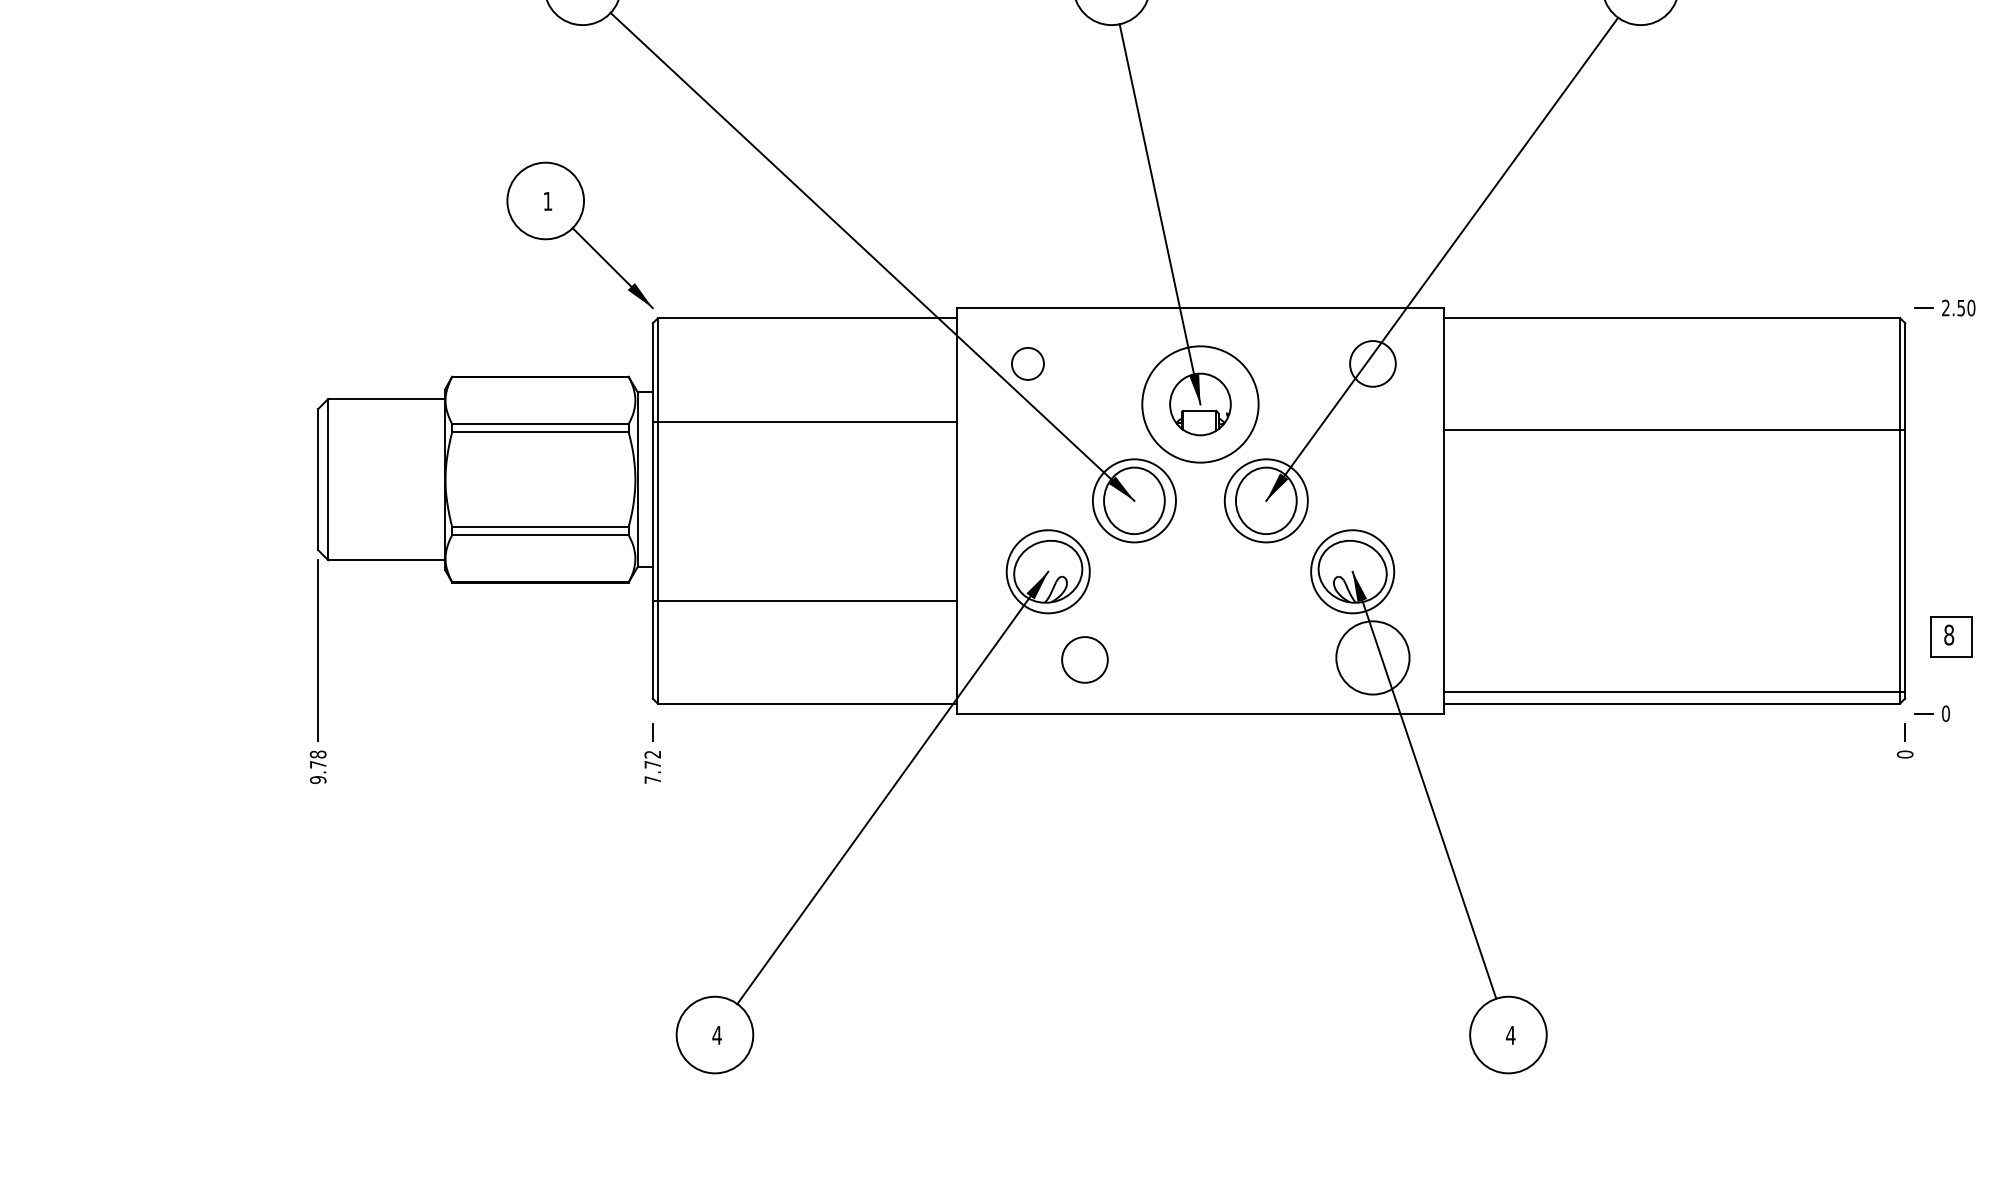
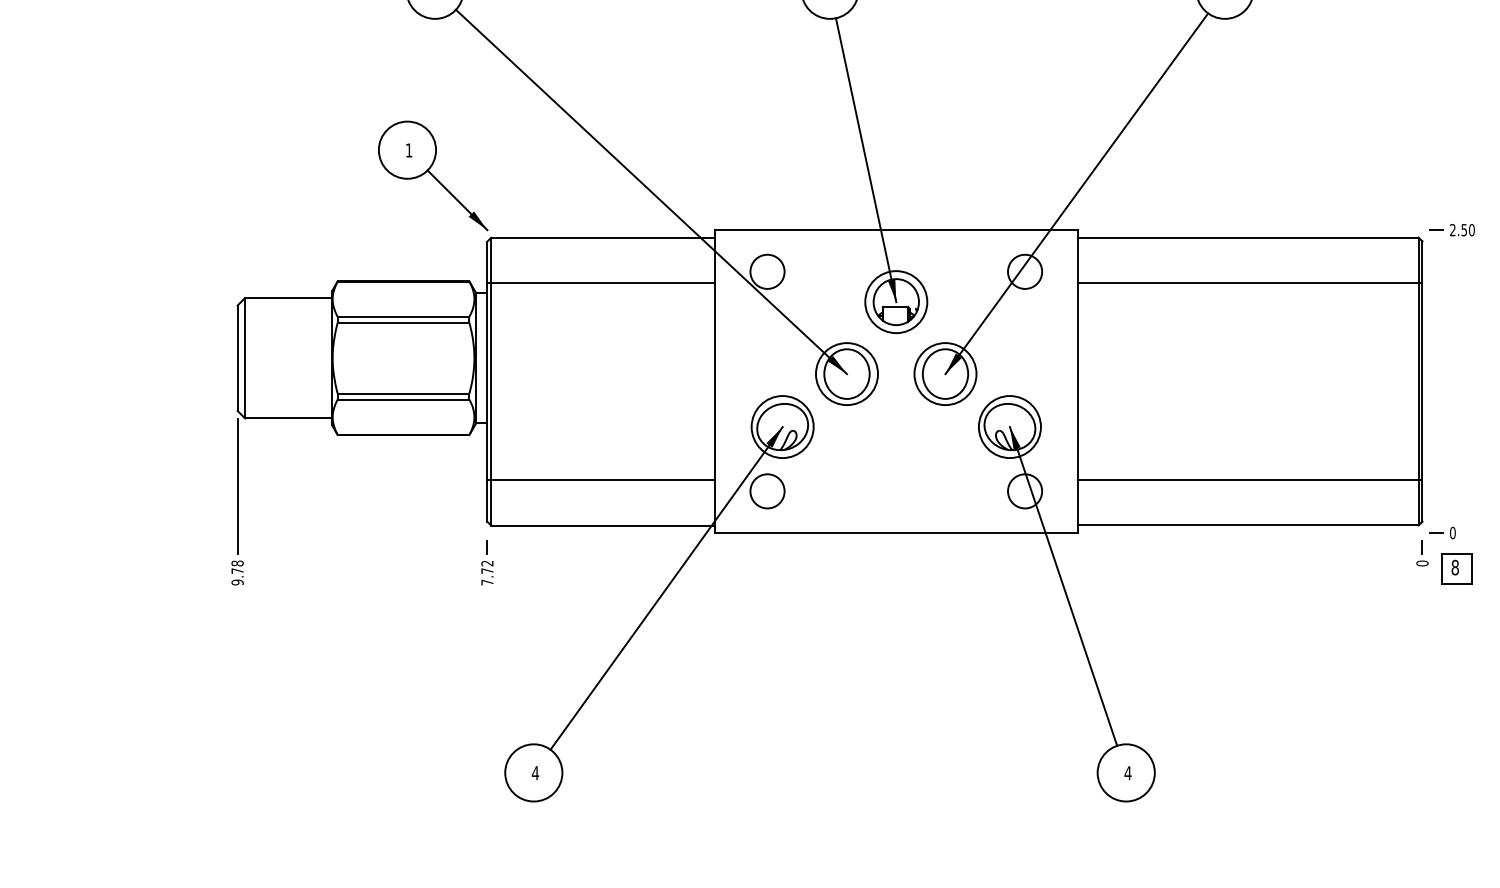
circle: (1027, 363) -> (767, 271), size x1.43
circle: (1200, 404) -> (896, 302), size x0.71
line: (804, 422) -> (600, 283), moved
line: (1674, 430) -> (1250, 283), moved
line: (804, 600) -> (600, 479), moved
part: (1951, 636) -> (1457, 568), moved
circle: (1372, 657) -> (1024, 491), size x0.62
circle: (1084, 659) -> (767, 491), moved
line: (1674, 691) -> (1250, 479), moved

